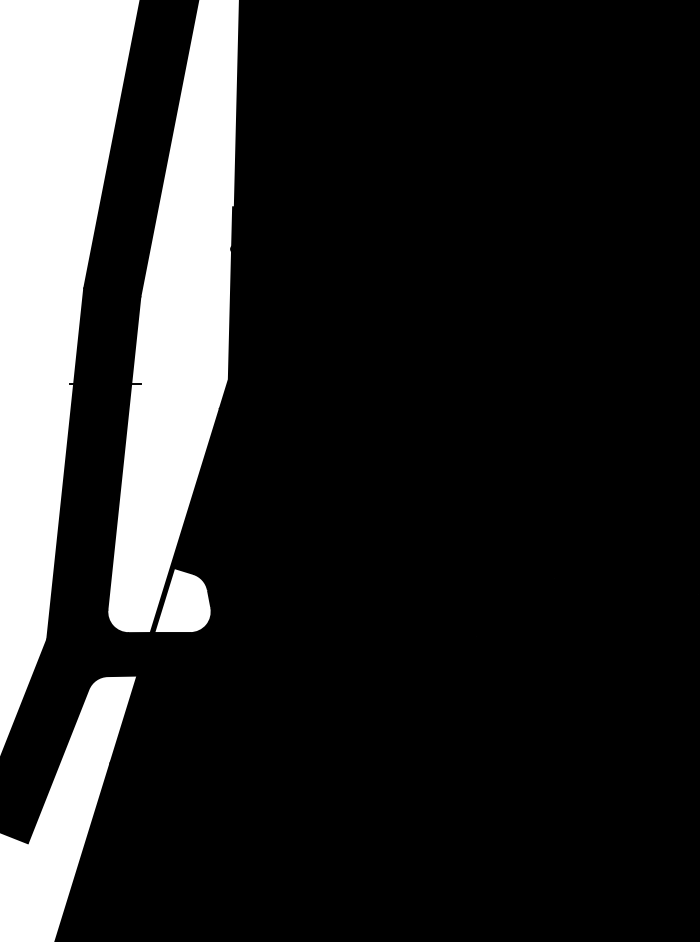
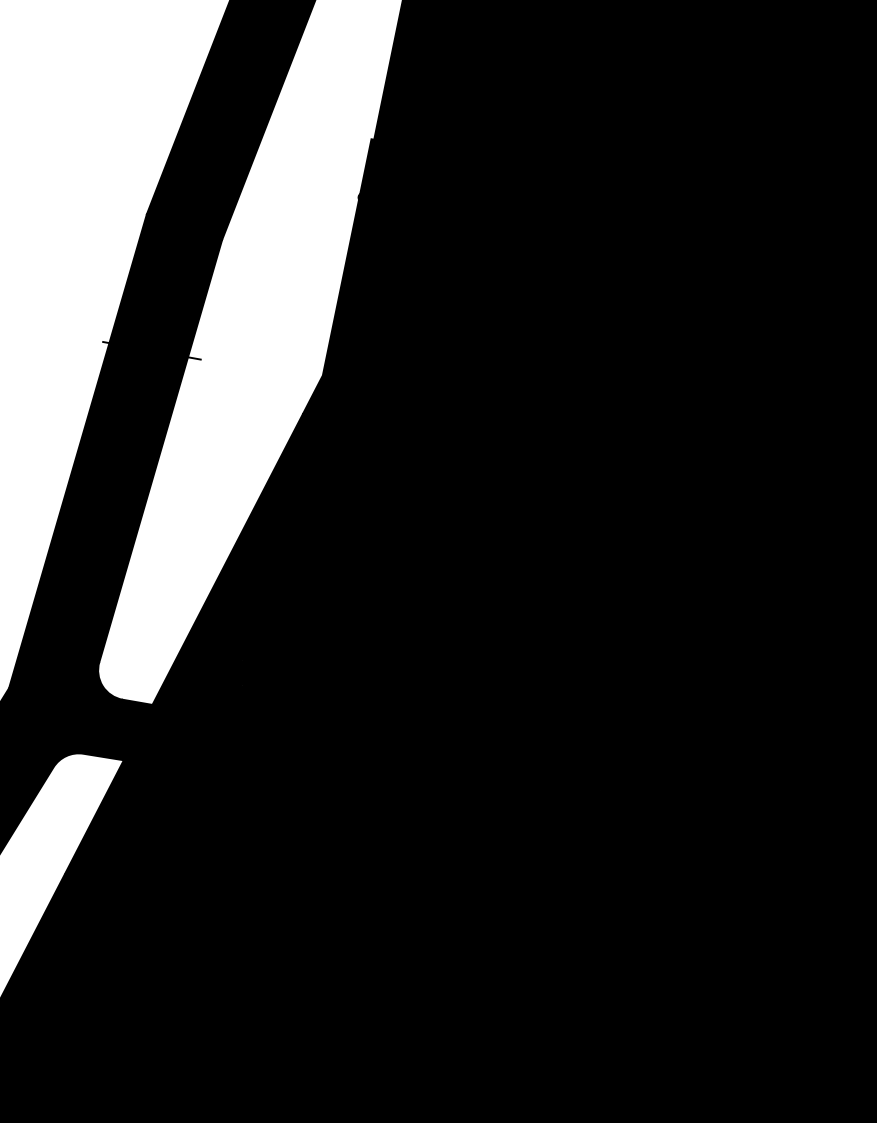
fill: (181, 600) -> (203, 667), added

